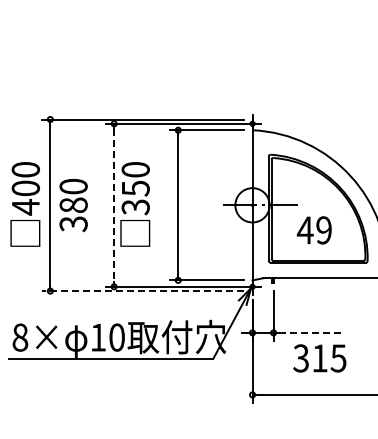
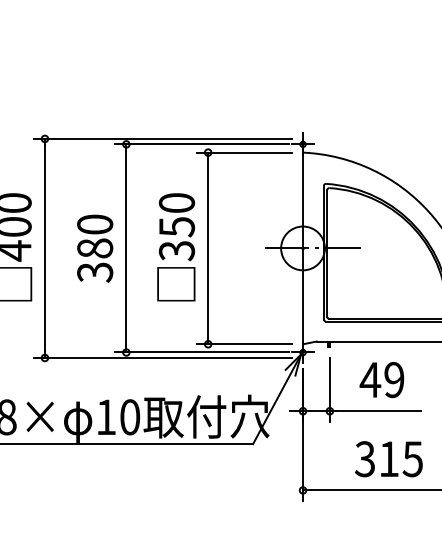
text: (135, 204) -> (176, 247), moved
text: (73, 205) -> (94, 248), moved
line: (114, 205) -> (126, 248), dashed -> solid
text: (313, 230) -> (380, 380), moved
line: (142, 291) -> (162, 358), dashed -> solid
line: (312, 332) -> (379, 410), dashed -> solid
text: (319, 358) -> (388, 459), moved

